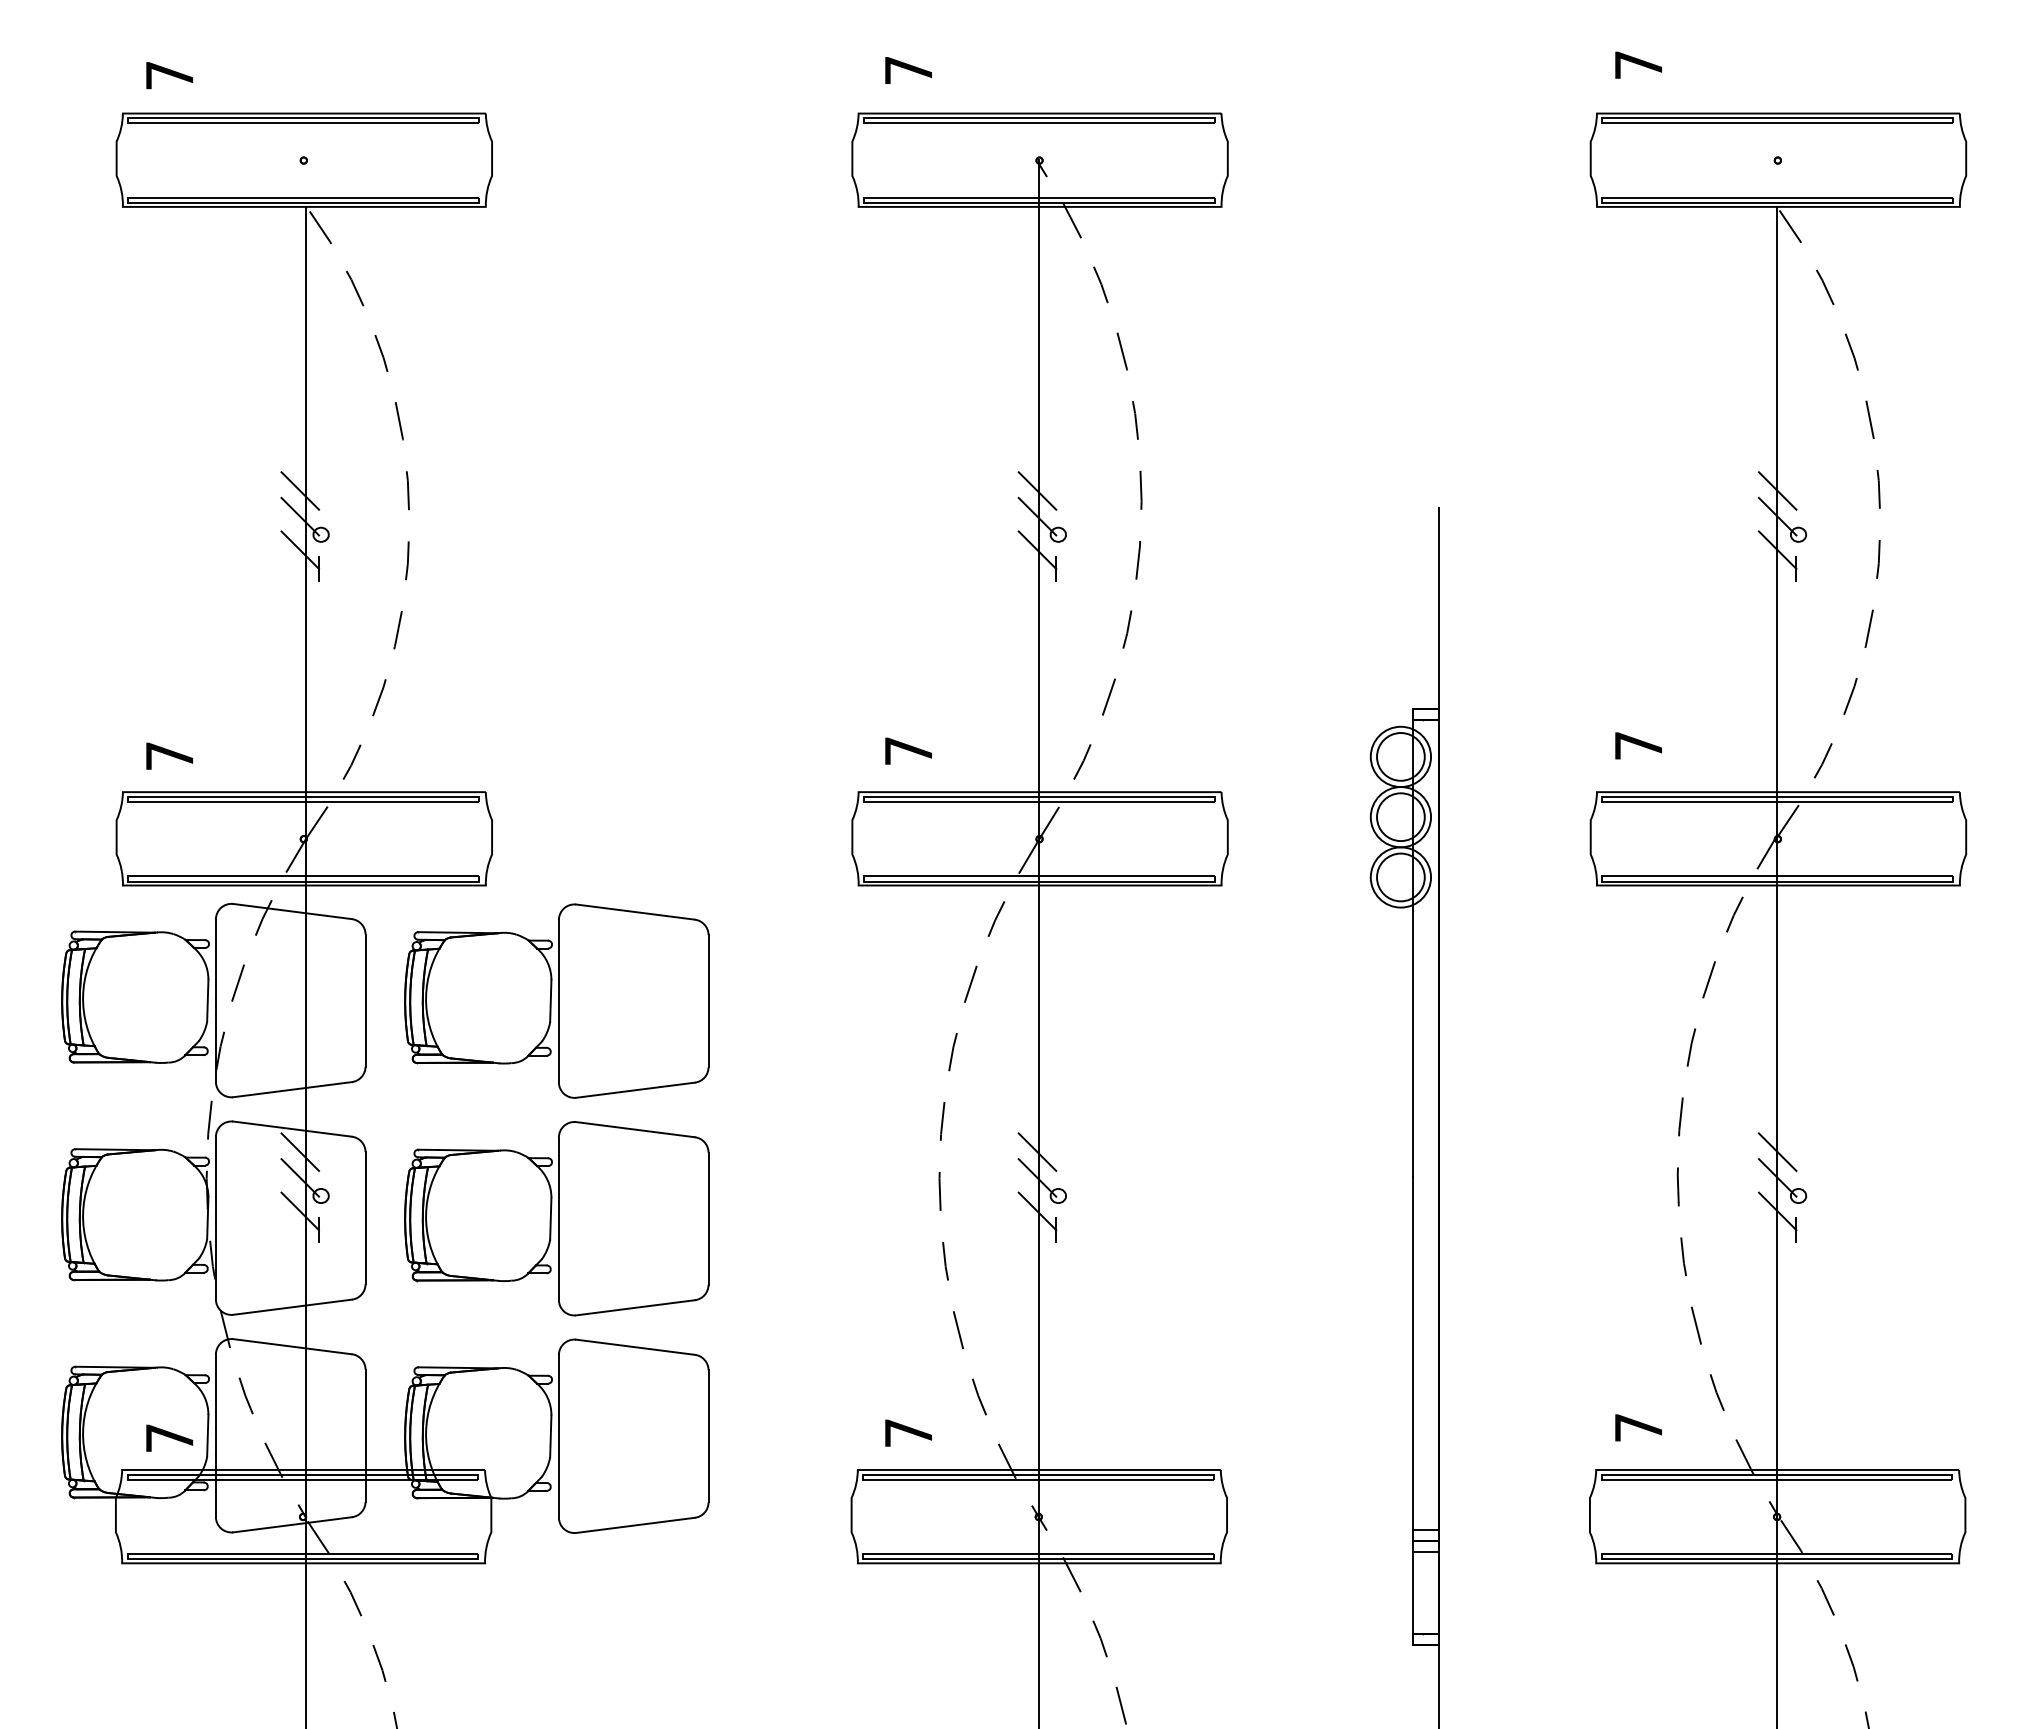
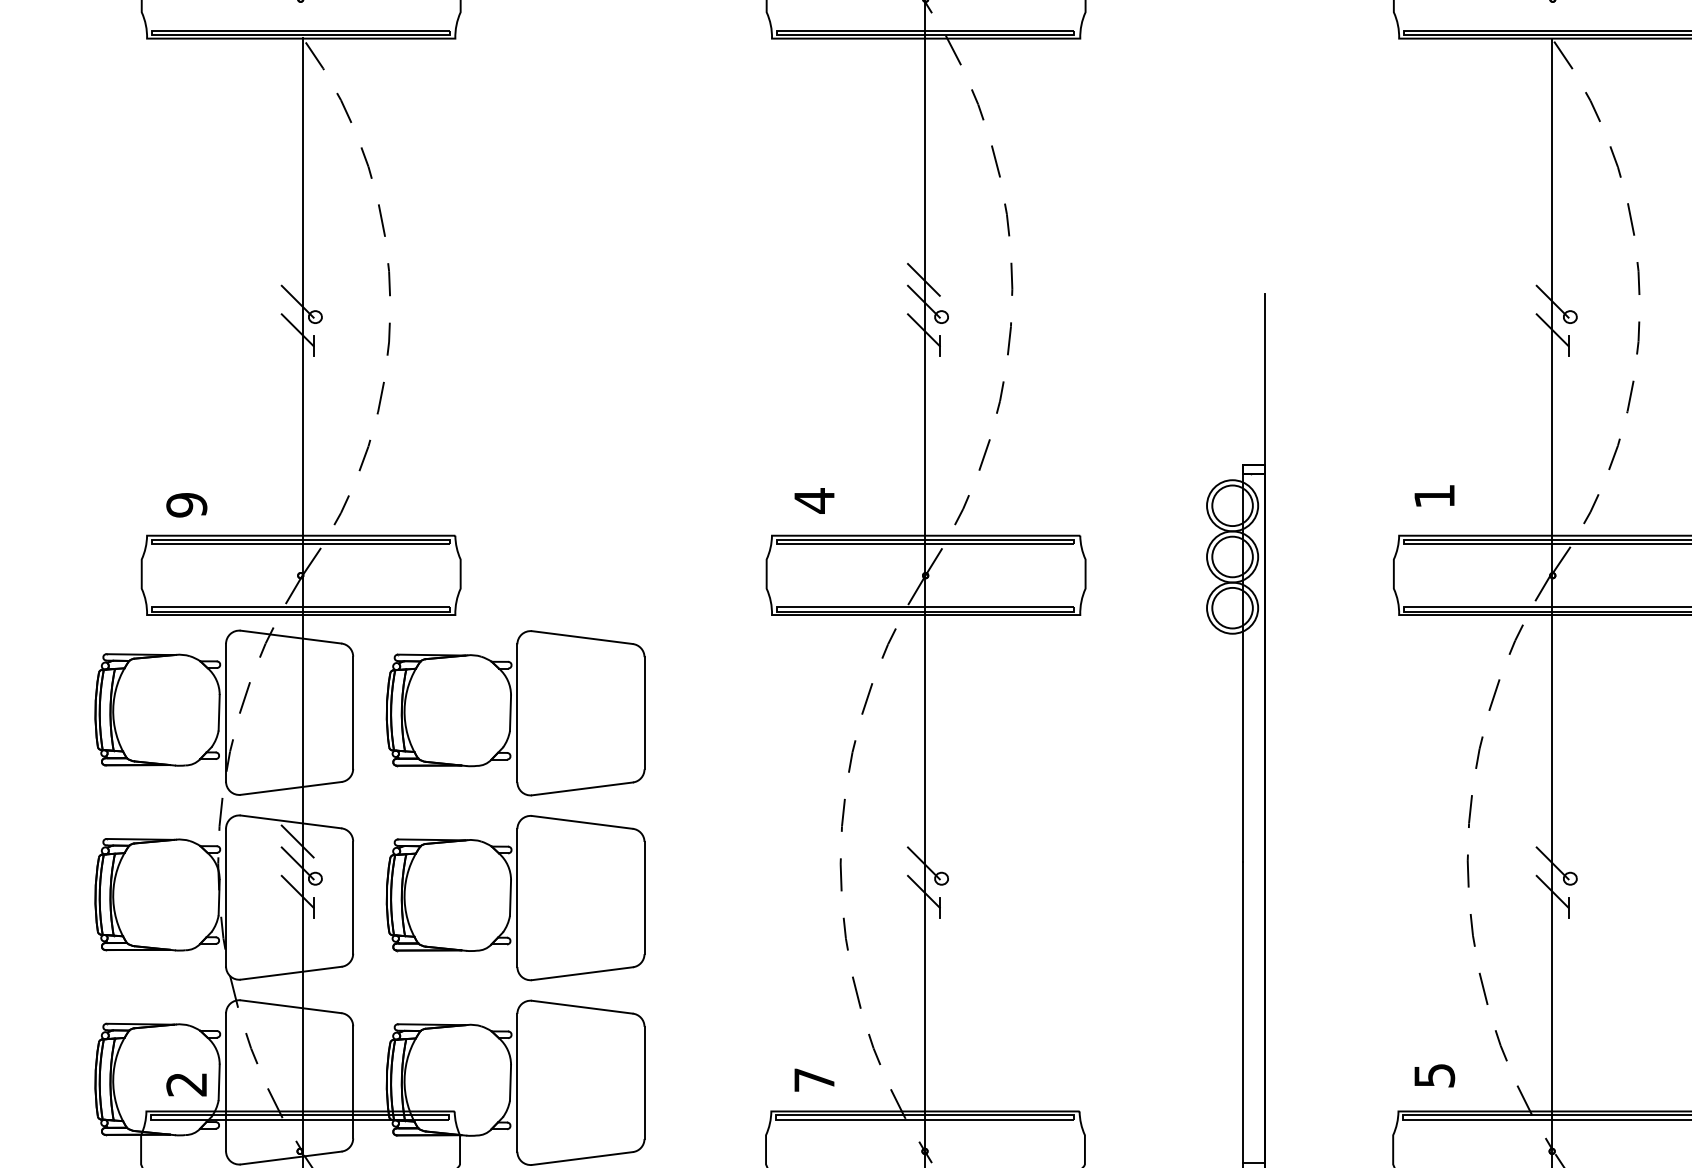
line: (300, 490) -> (297, 279), removed
line: (1777, 490) -> (1552, 279), removed
text: (1638, 745) -> (1434, 496), 7 -> 1
text: (908, 751) -> (814, 501), 7 -> 4
text: (169, 755) -> (186, 504), 7 -> 9
line: (1037, 1151) -> (923, 840), removed
line: (1777, 1151) -> (1552, 840), removed
text: (1638, 1427) -> (1434, 1075), 7 -> 5
text: (169, 1438) -> (186, 1084), 7 -> 2

